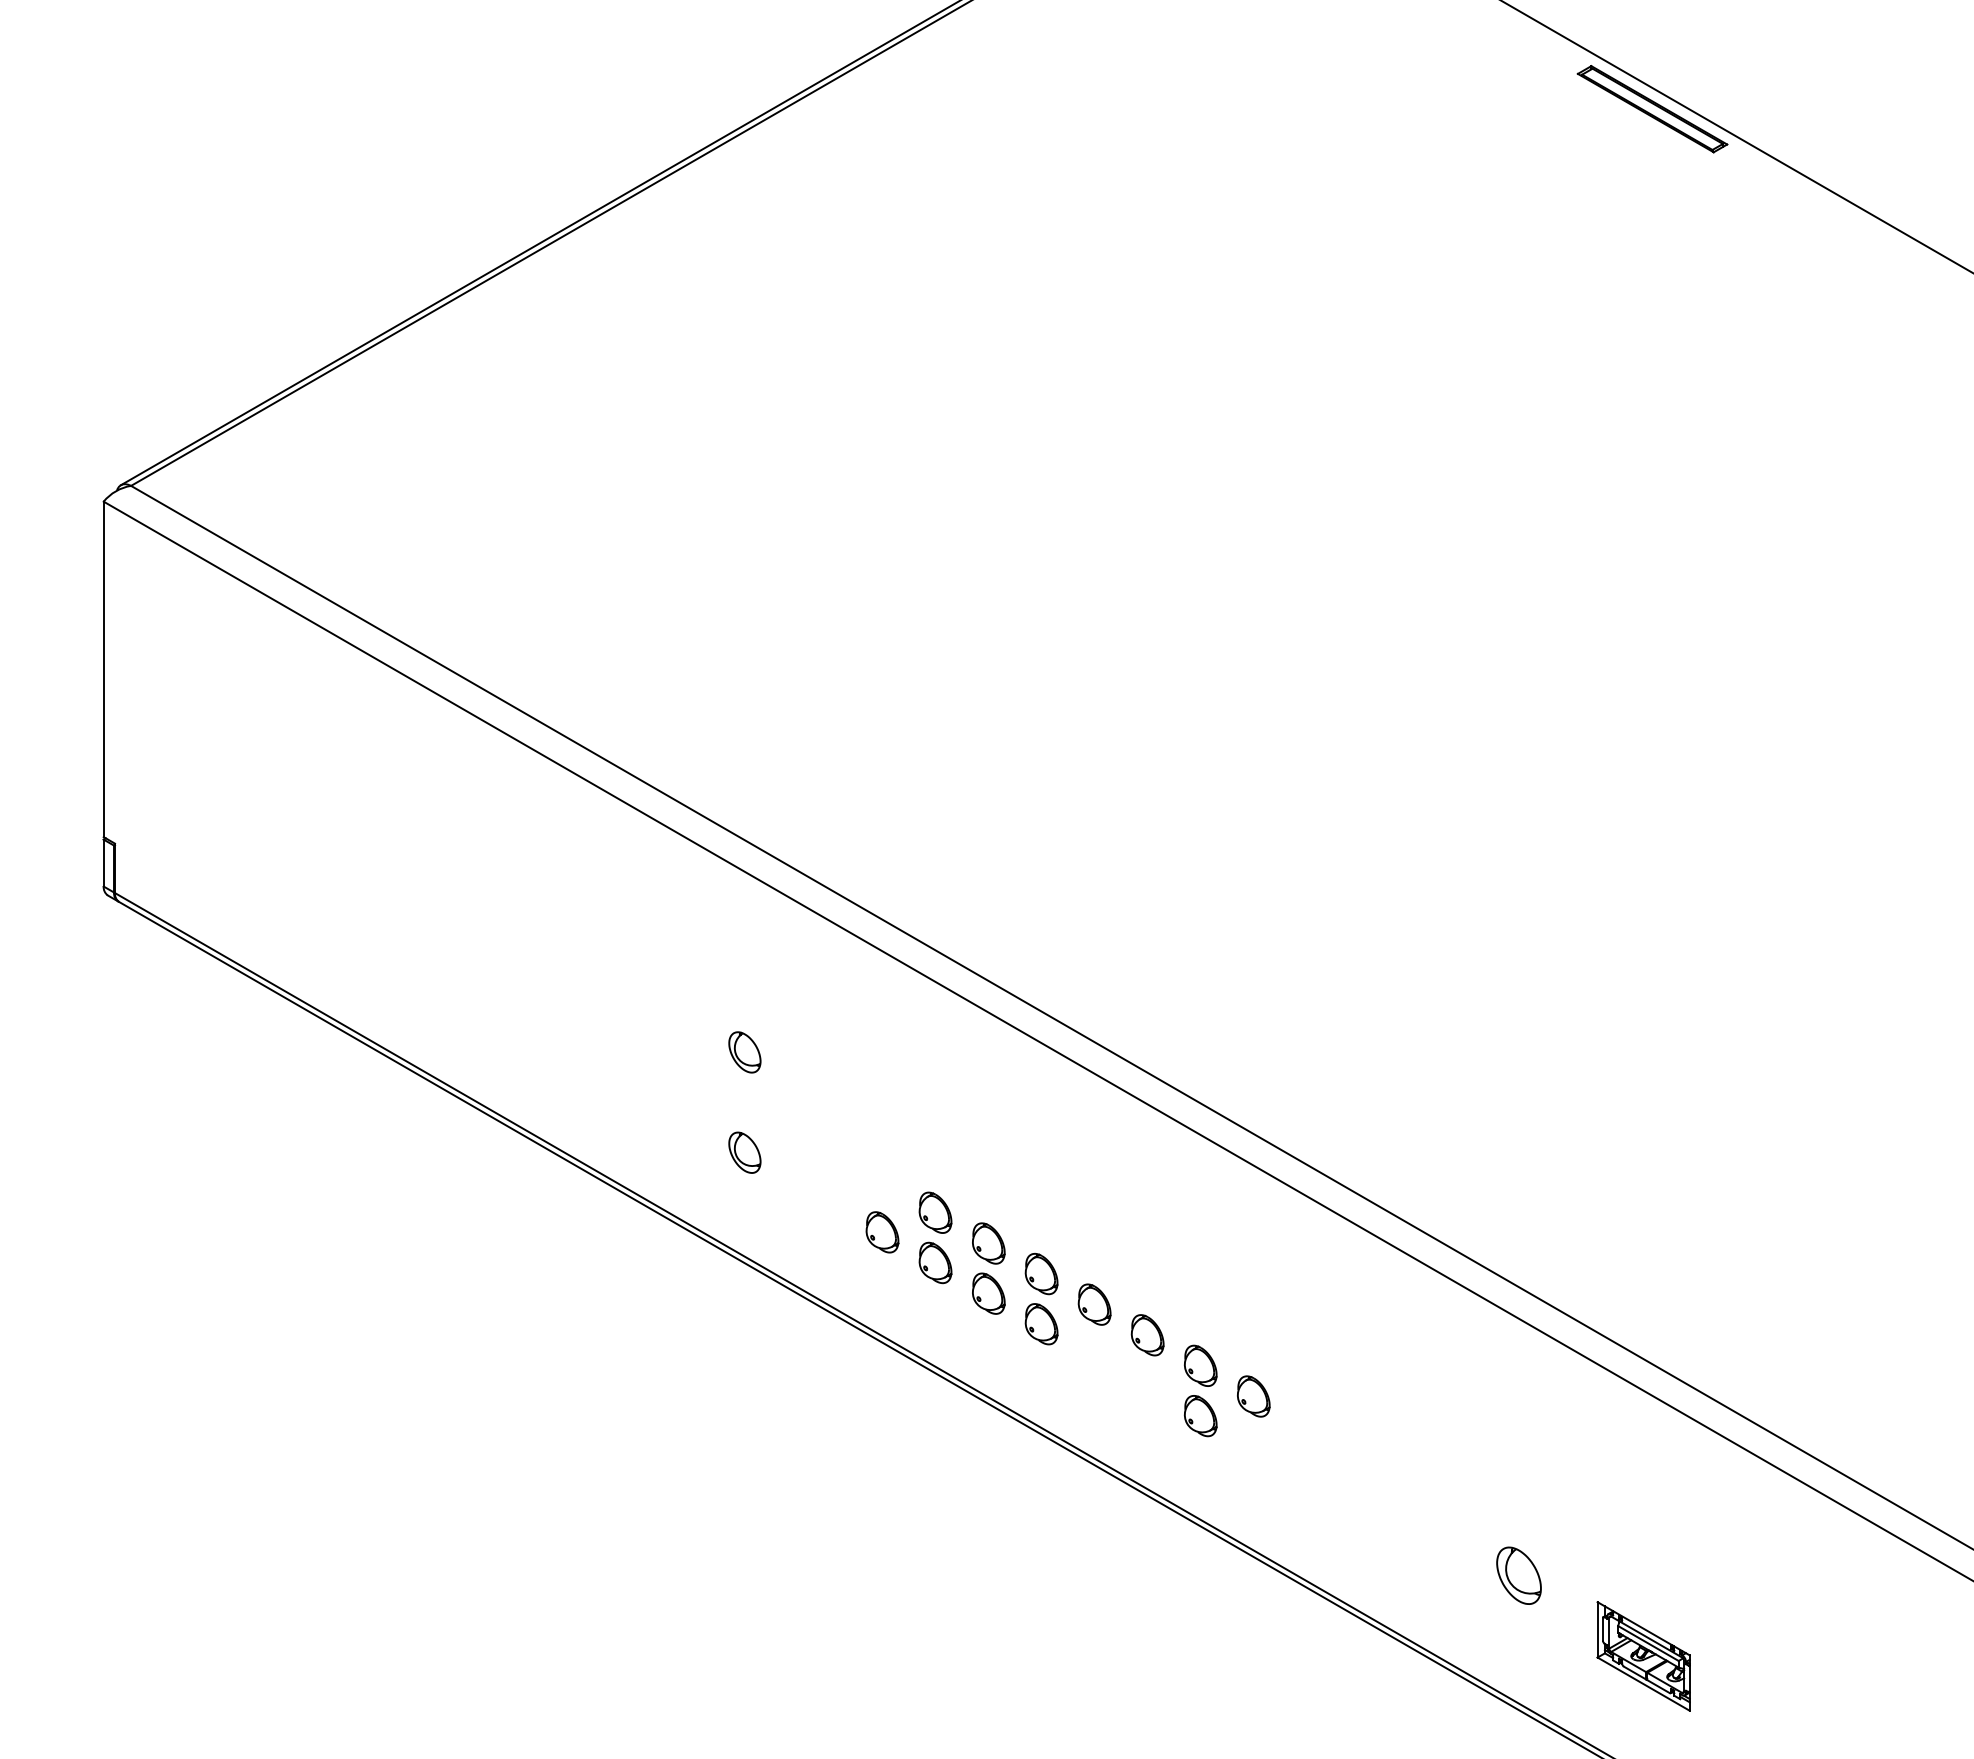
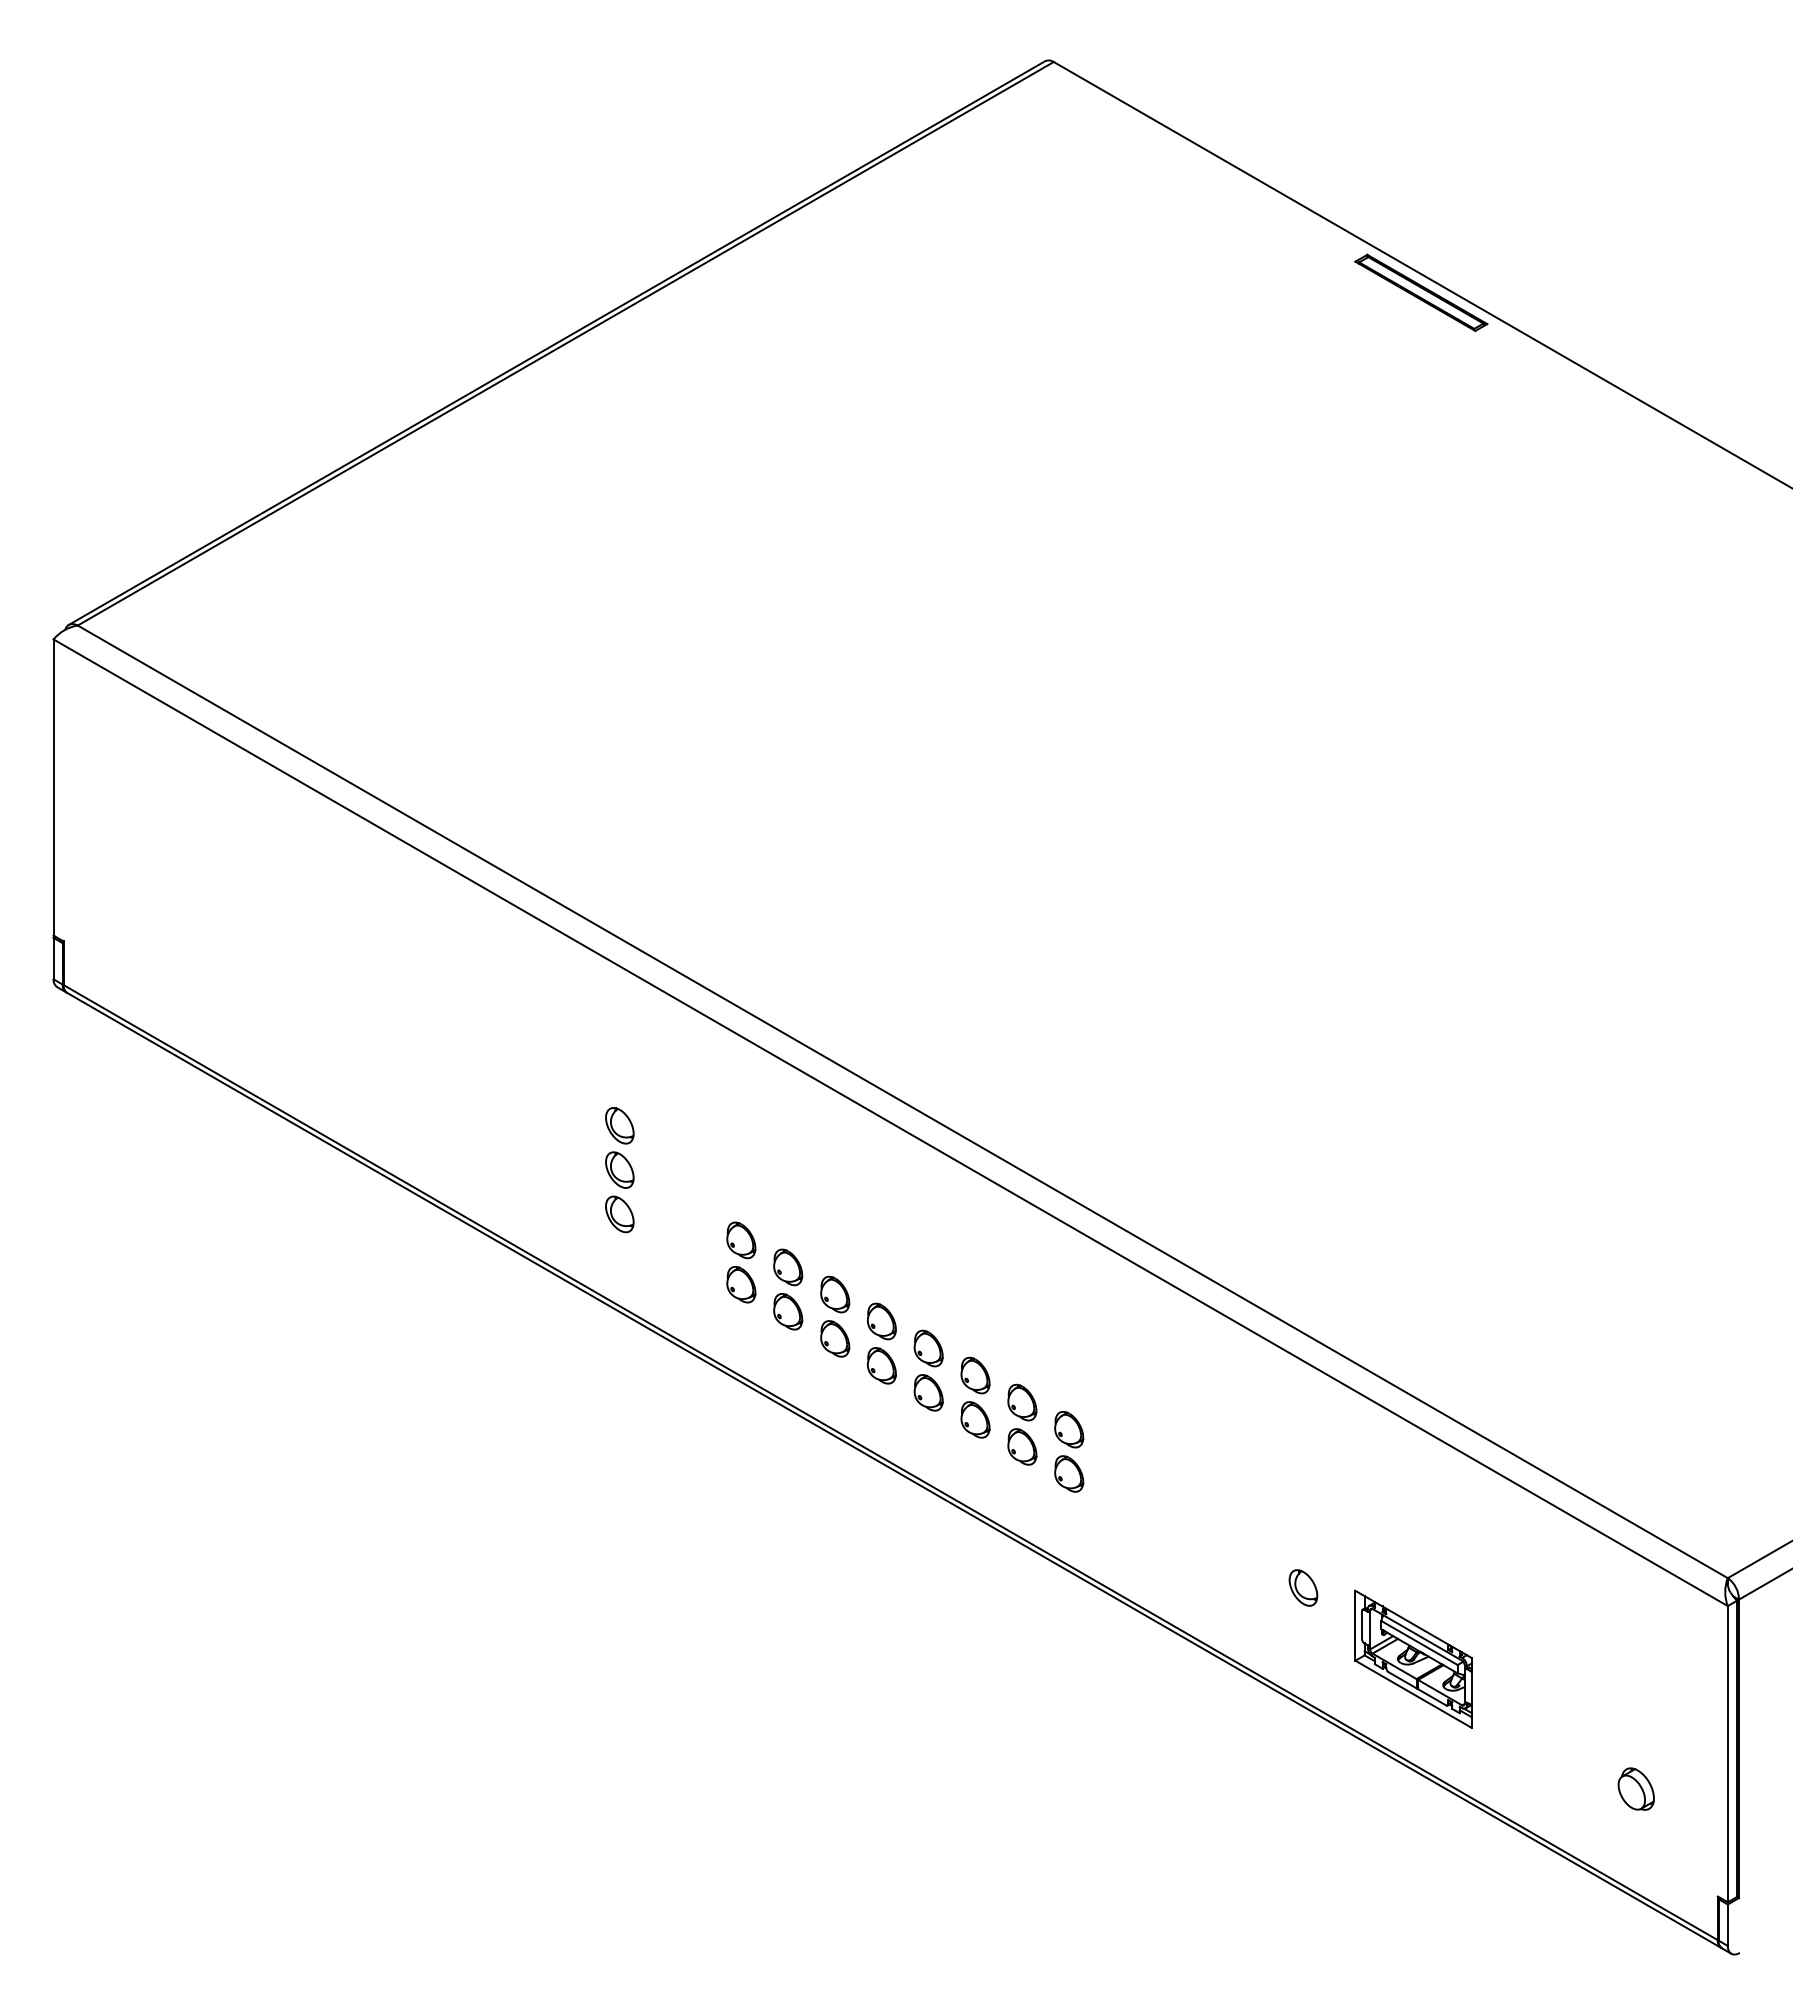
part: (744, 1101) -> (619, 1169), added
part: (882, 1182) -> (741, 1240), added
part: (1094, 1354) -> (928, 1392), added
part: (1147, 1384) -> (975, 1419), added
part: (1254, 1446) -> (1069, 1473), added
part: (1519, 1575) -> (1303, 1587), size x0.71
part: (1643, 1655) -> (1413, 1658), size x1.43

